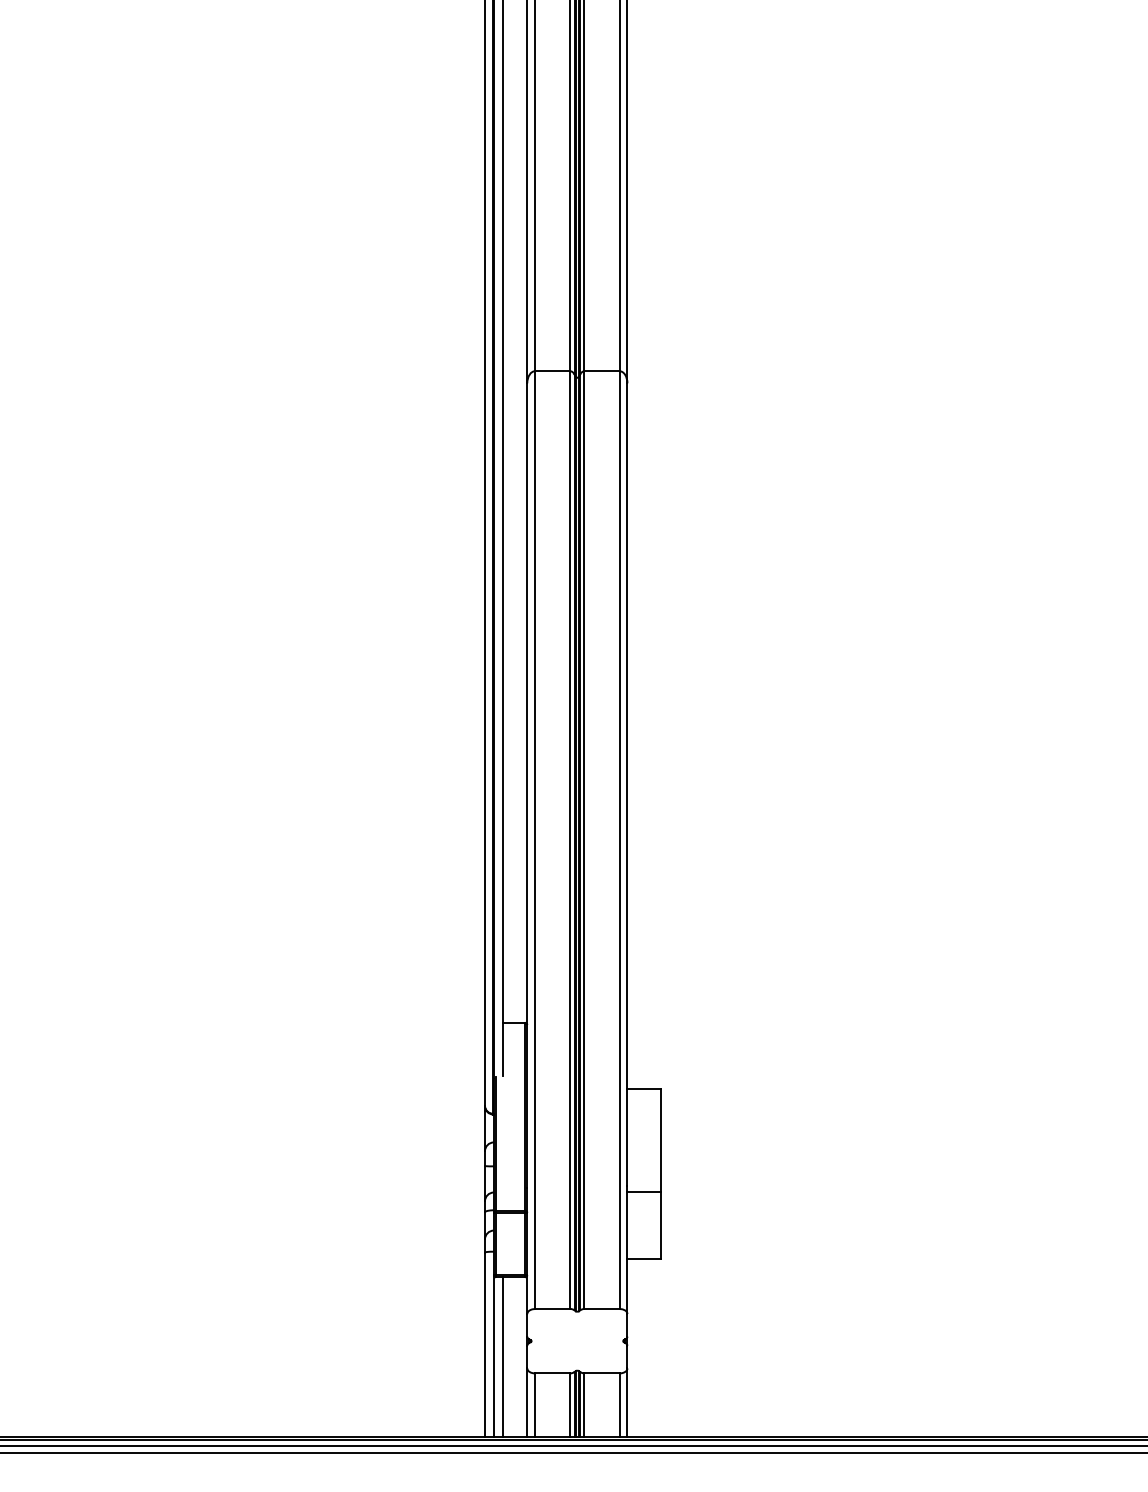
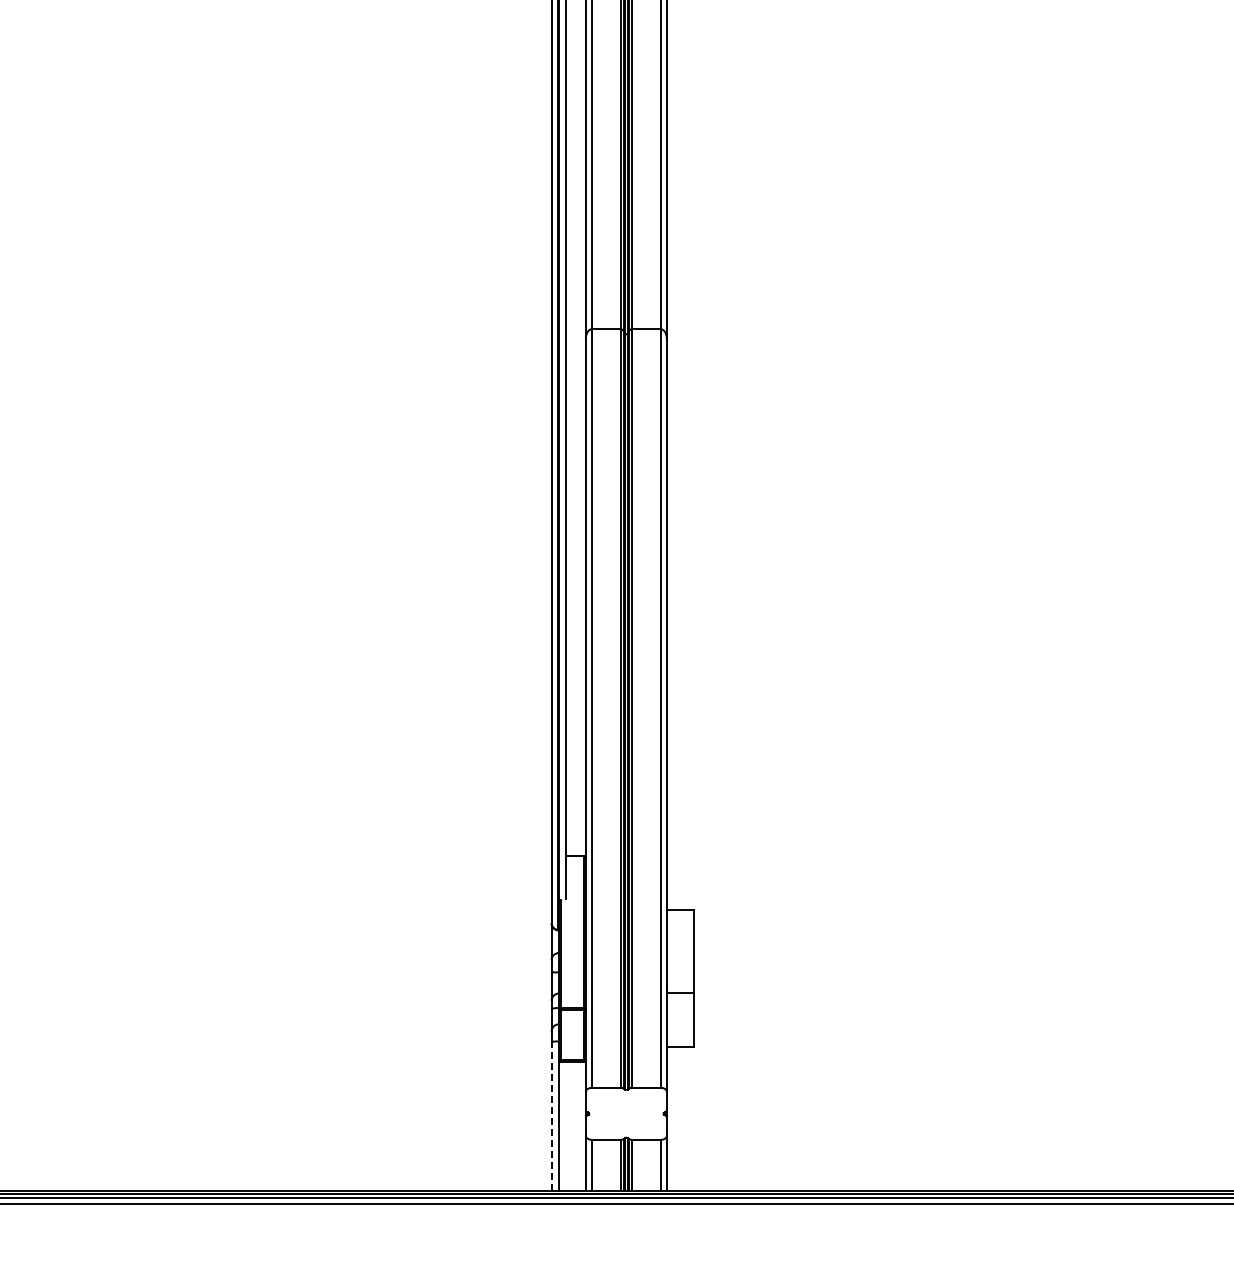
line: (484, 1344) -> (551, 1116), solid -> dashed
line: (503, 1356) -> (566, 1126), removed

